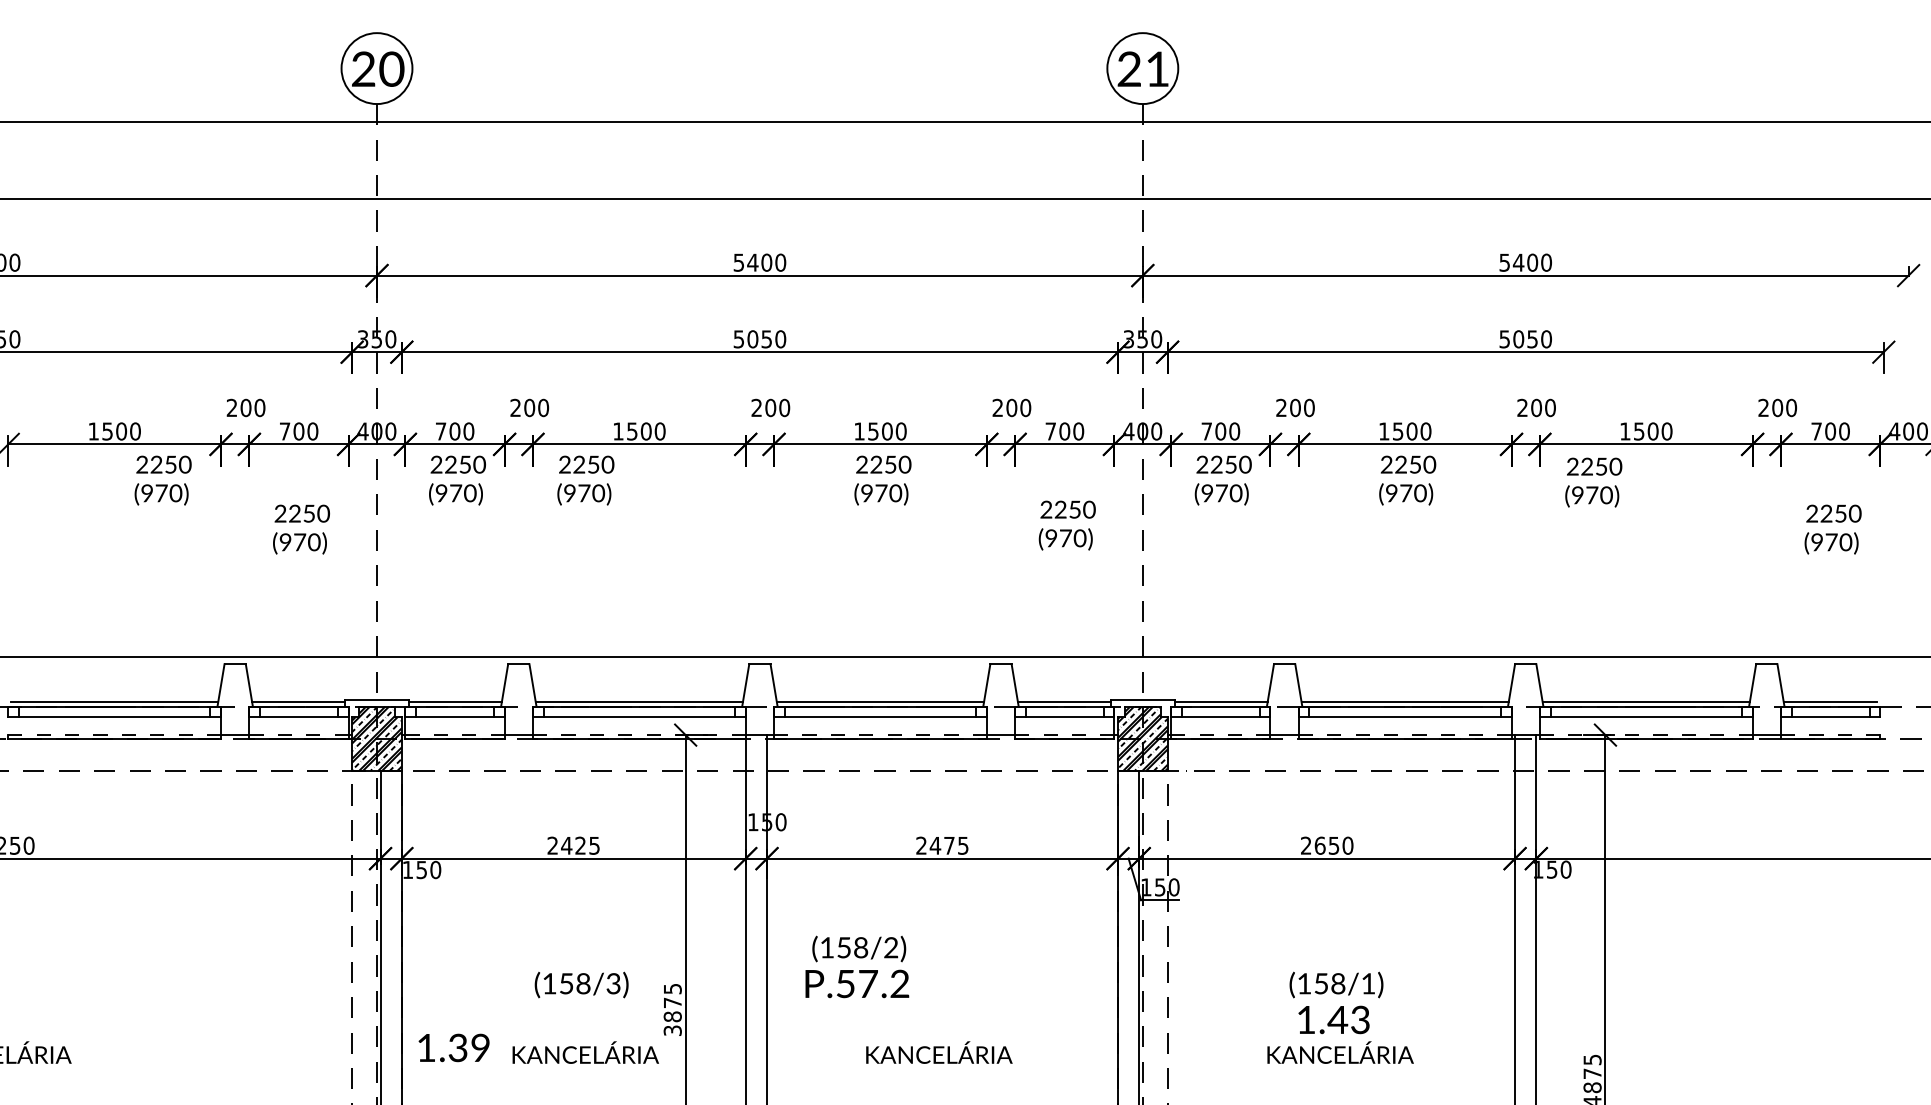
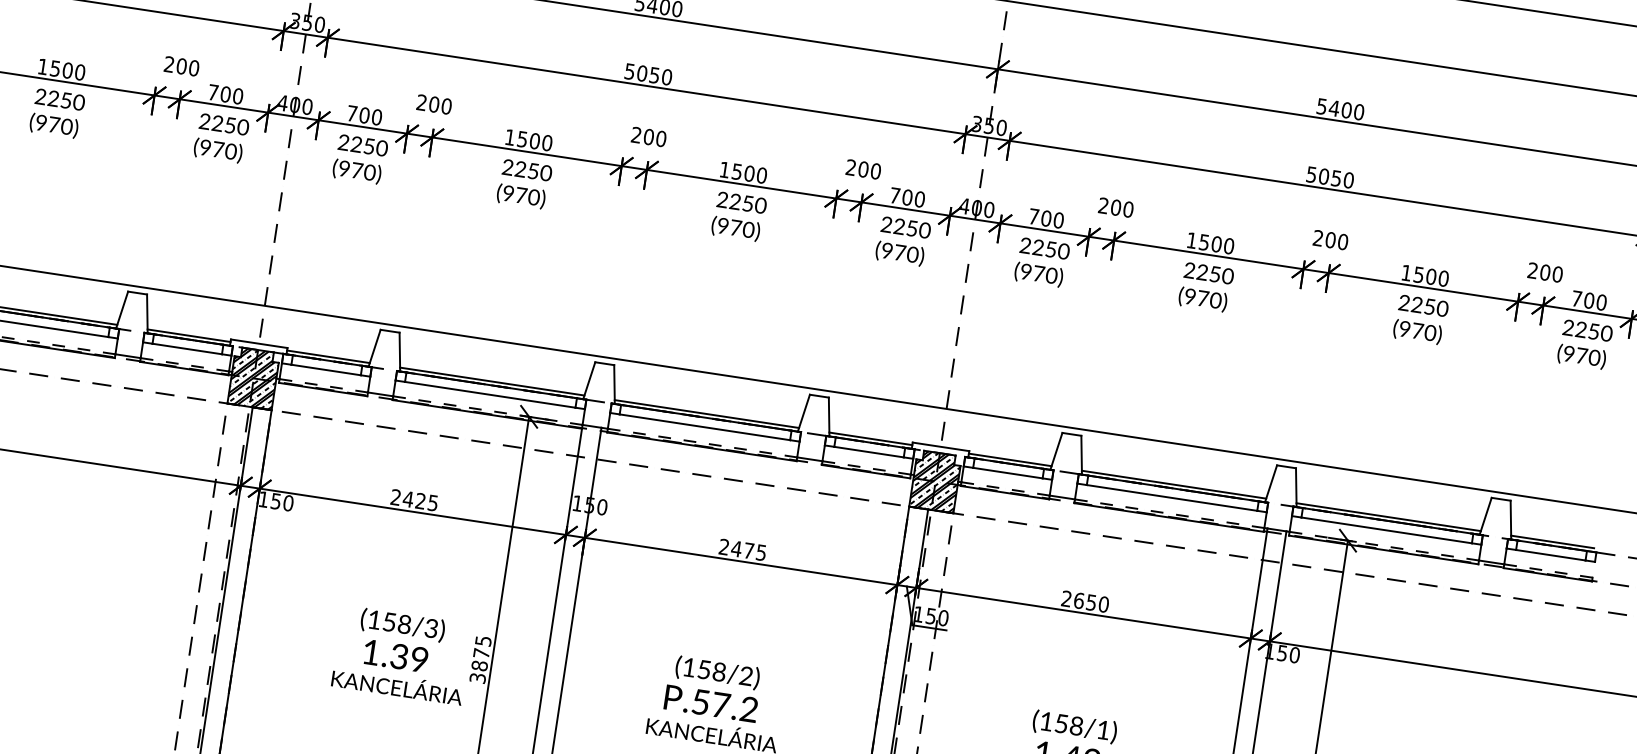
text: (162, 480) -> (56, 113), moved
text: (585, 480) -> (524, 184), moved
text: (1593, 482) -> (1420, 319), moved
text: (1066, 525) -> (902, 241), moved
text: (301, 529) -> (221, 138), moved
text: (1832, 529) -> (1584, 344), moved
text: (857, 966) -> (713, 688), moved
text: (453, 1047) -> (395, 655), moved

